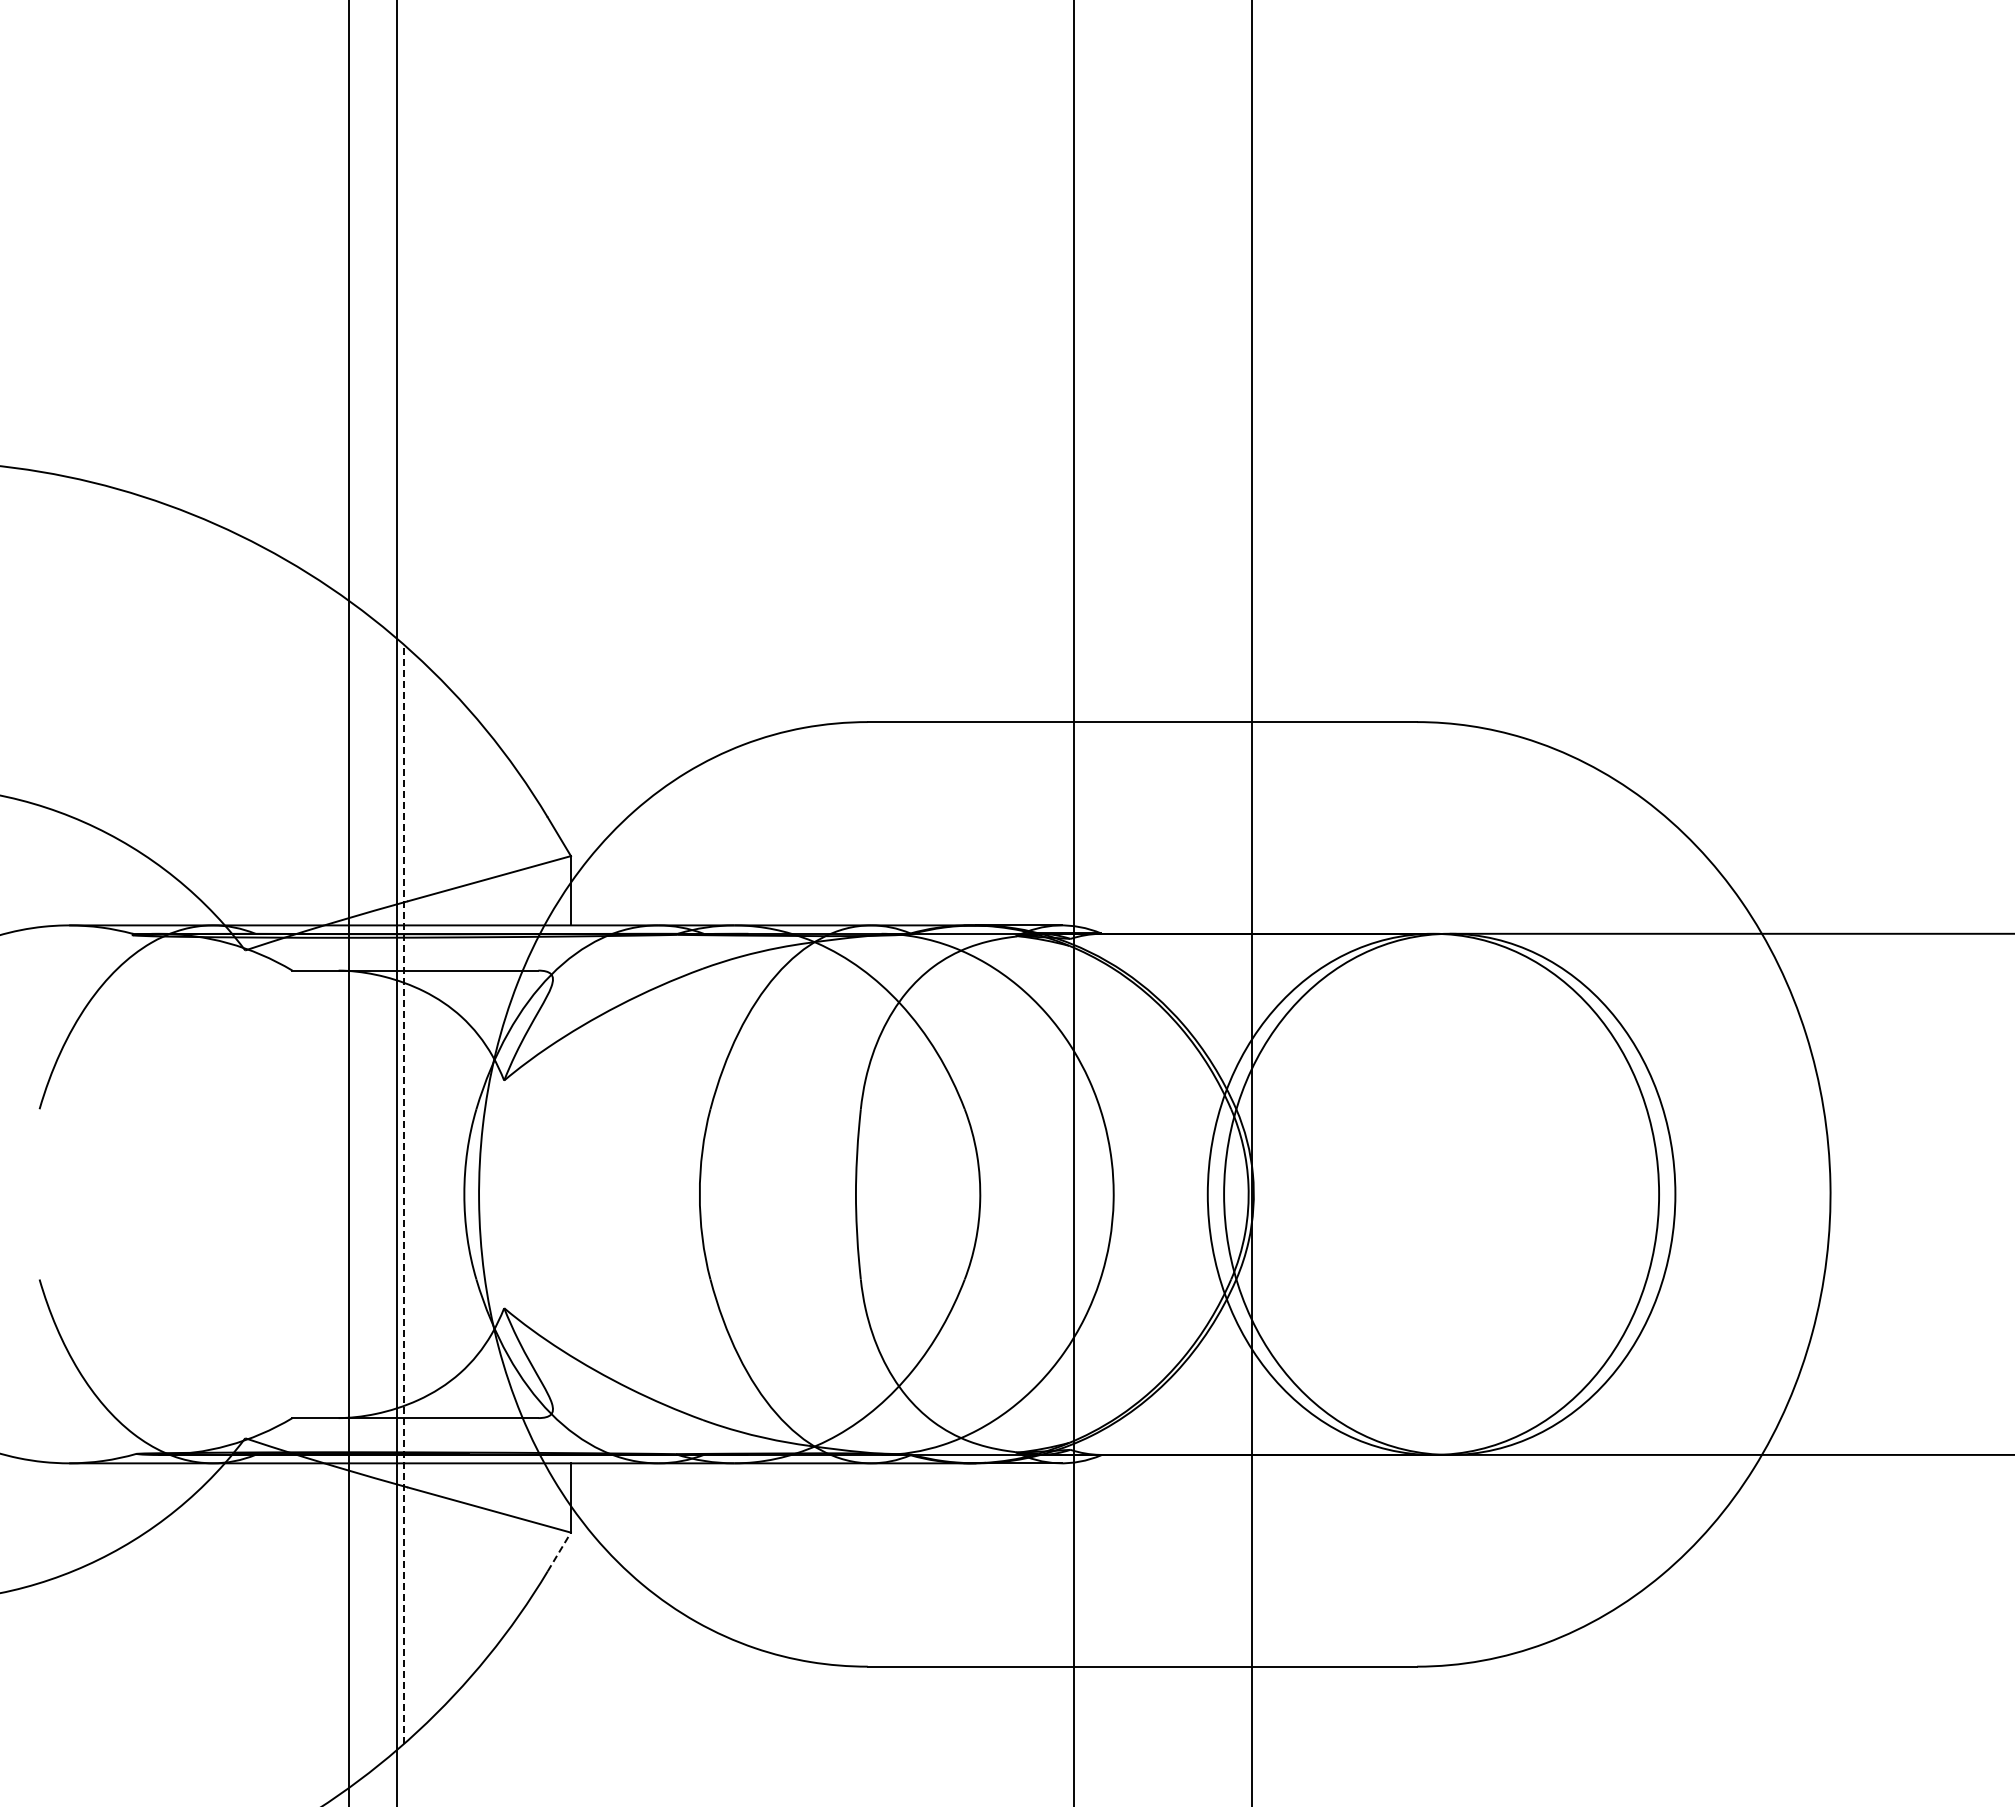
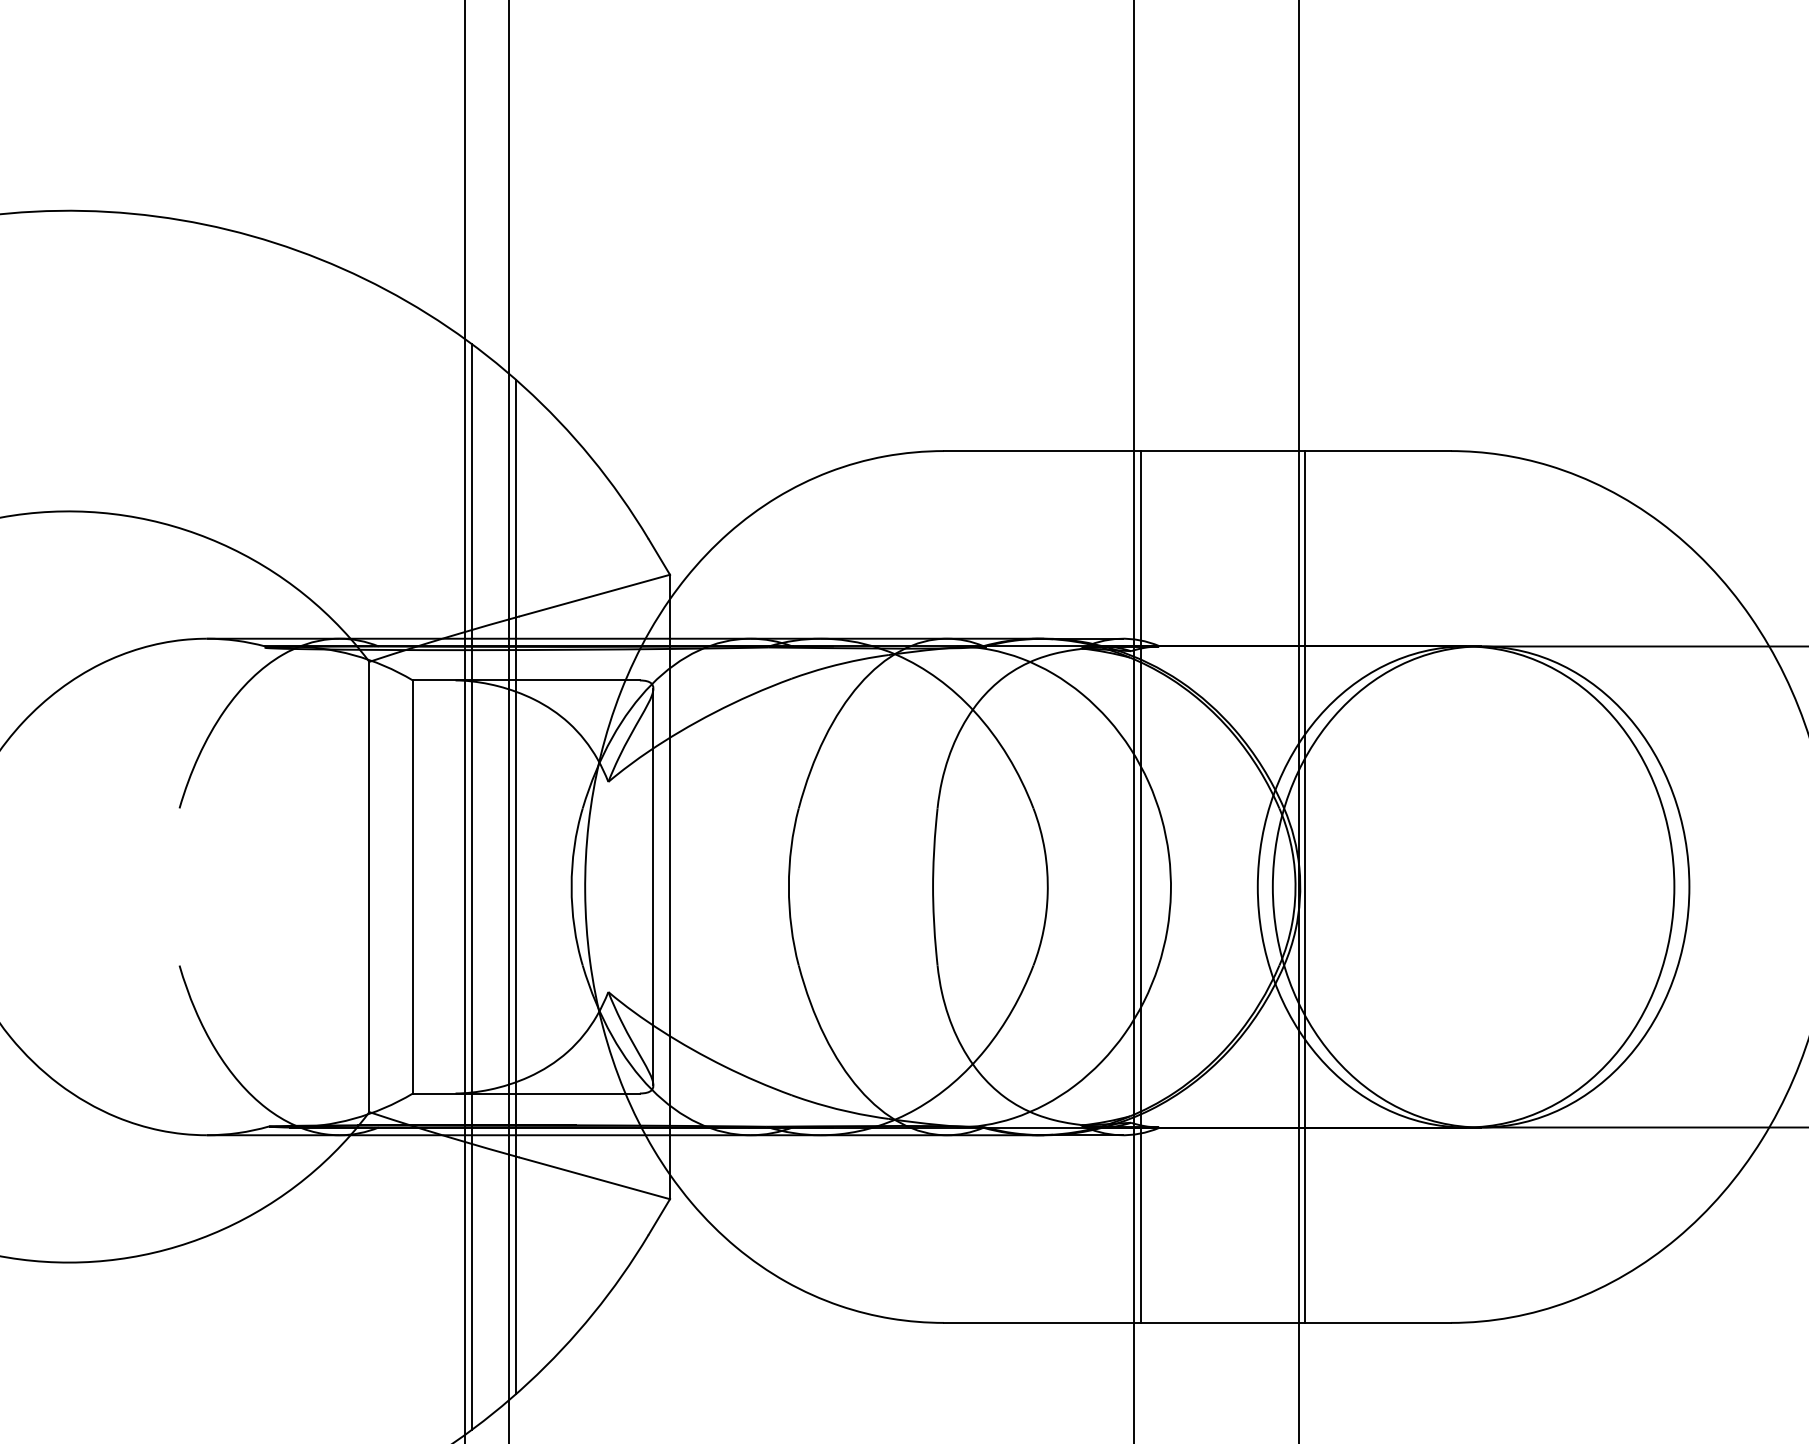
line: (245, 1194) -> (369, 887), added
line: (292, 1194) -> (412, 887), added
line: (356, 1194) -> (472, 887), added
line: (404, 1194) -> (516, 887), dashed -> solid
line: (553, 1194) -> (653, 887), added
line: (570, 1194) -> (669, 887), added
line: (1081, 1194) -> (1141, 887), added
line: (1259, 1194) -> (1305, 887), added
line: (559, 1551) -> (659, 1216), dashed -> solid

